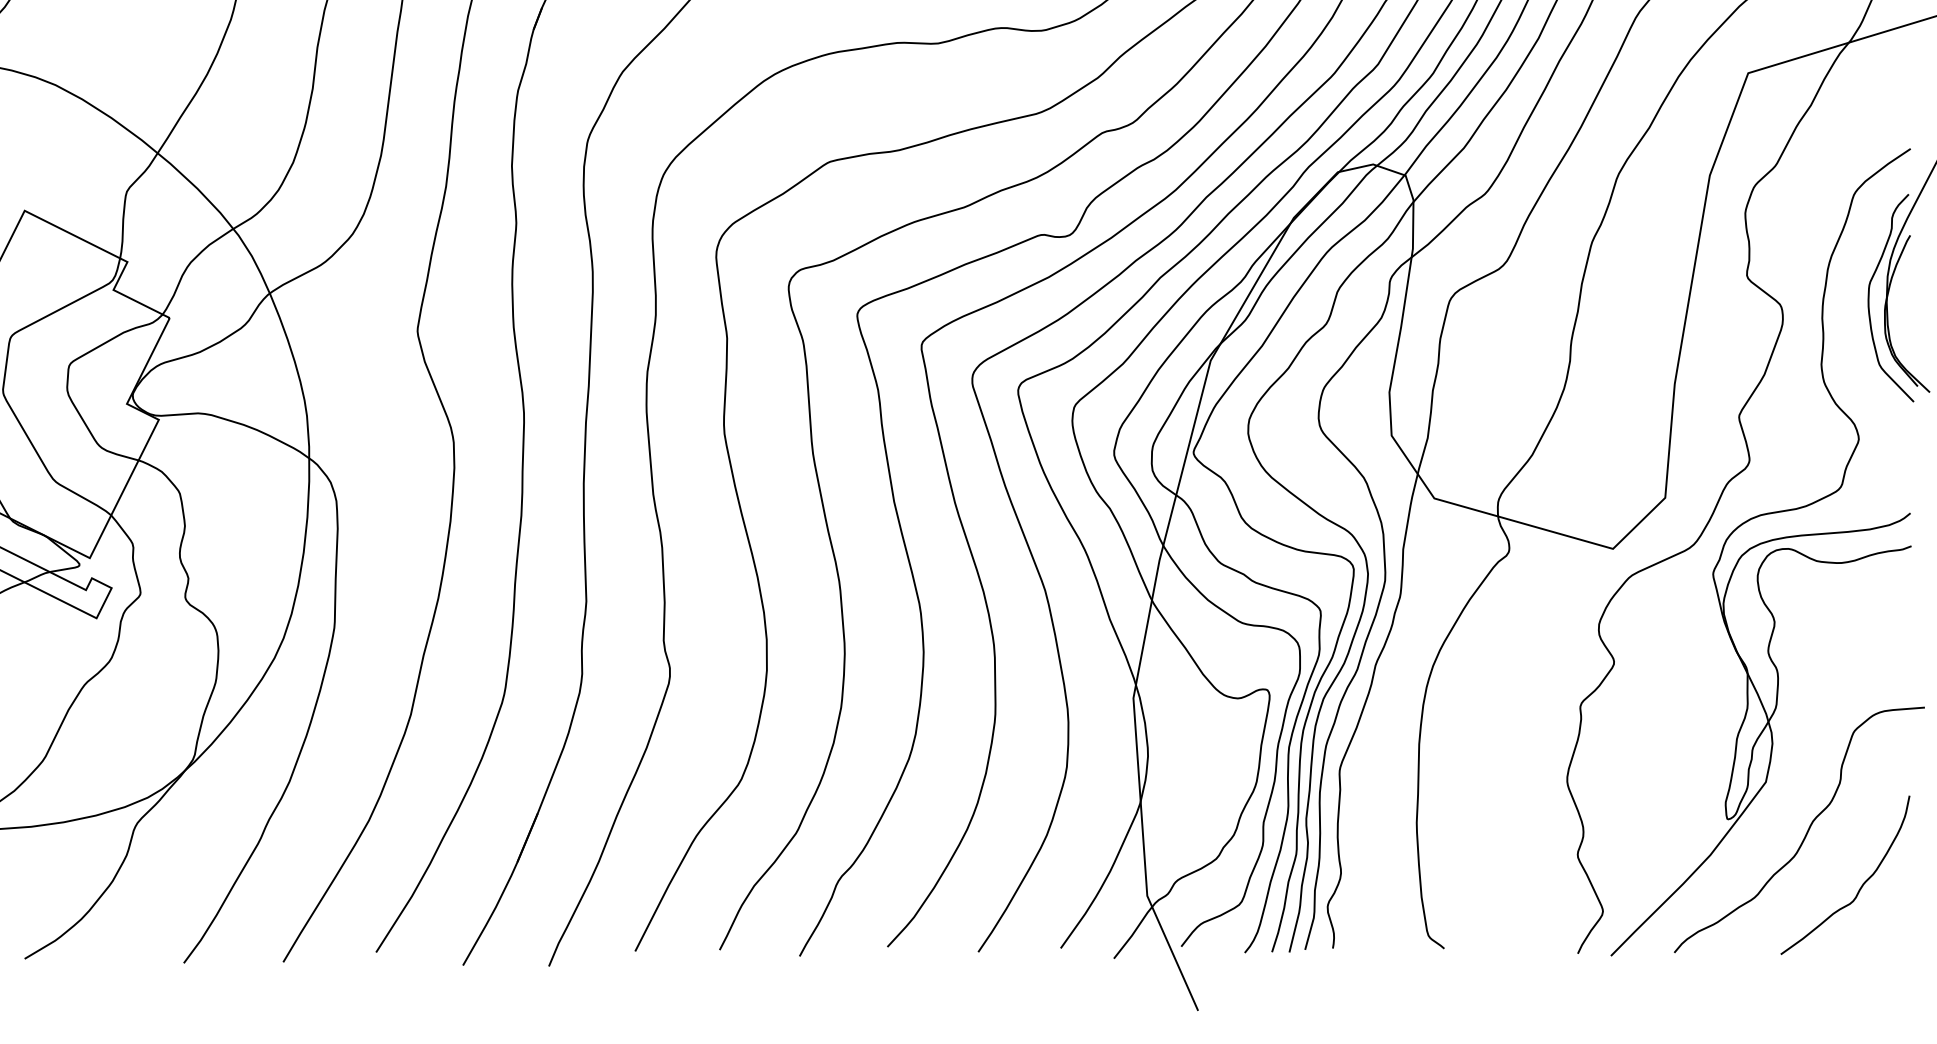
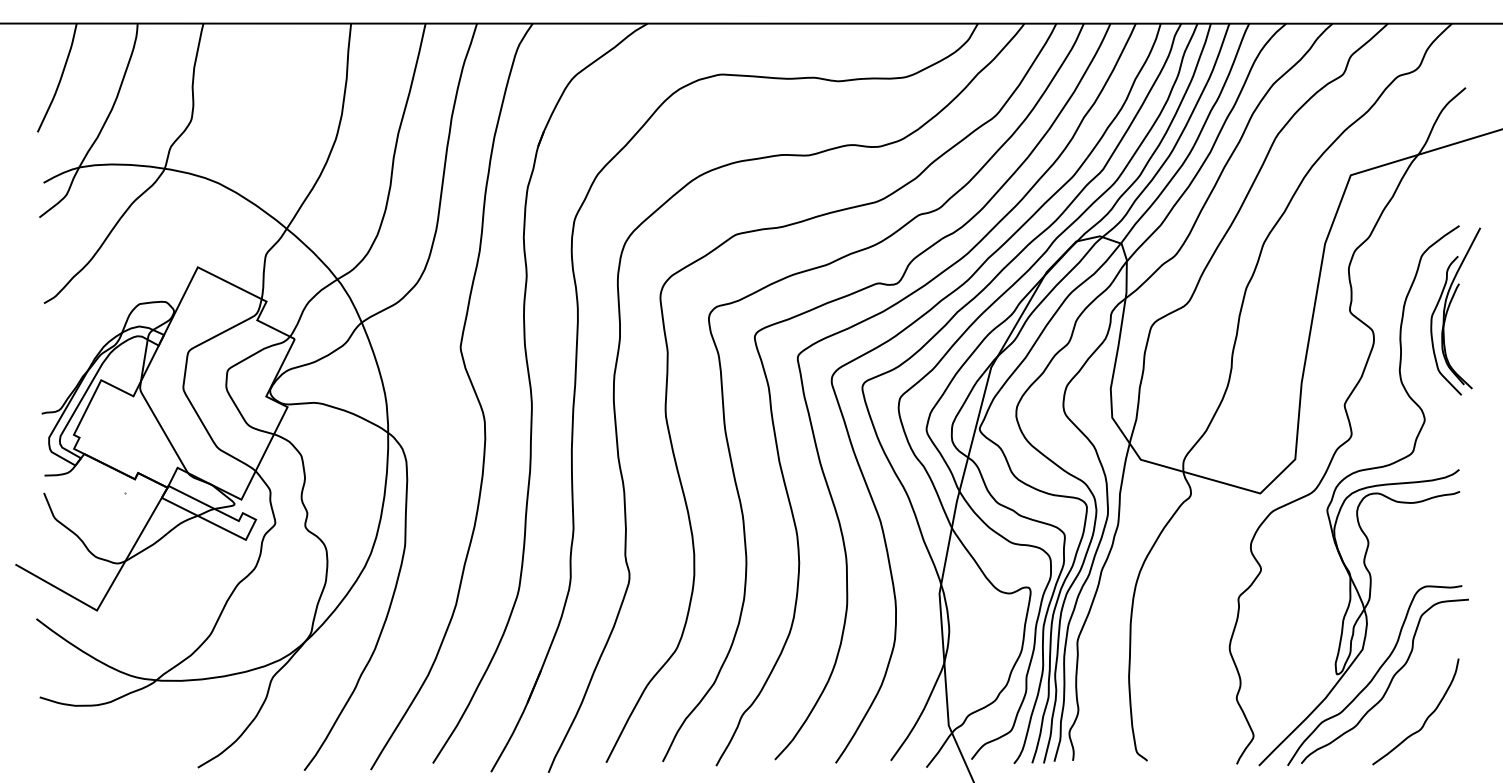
curve: (1783, 820) -> (1374, 675), added

